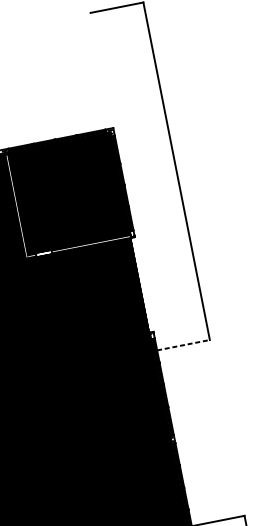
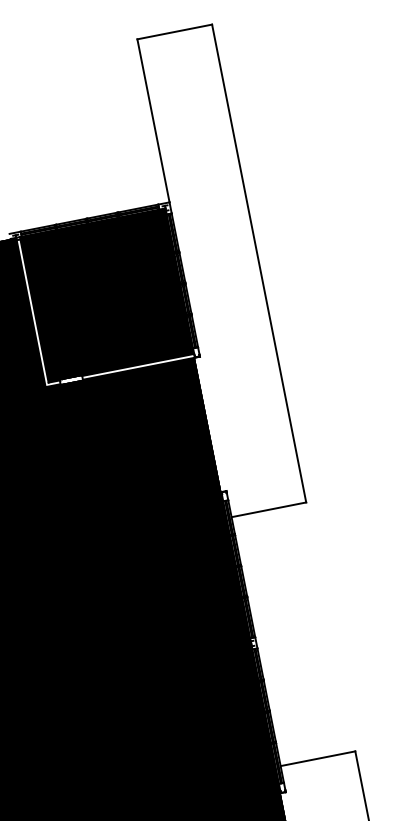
line: (102, 70) -> (153, 120), added
line: (183, 344) -> (269, 509), dashed -> solid

